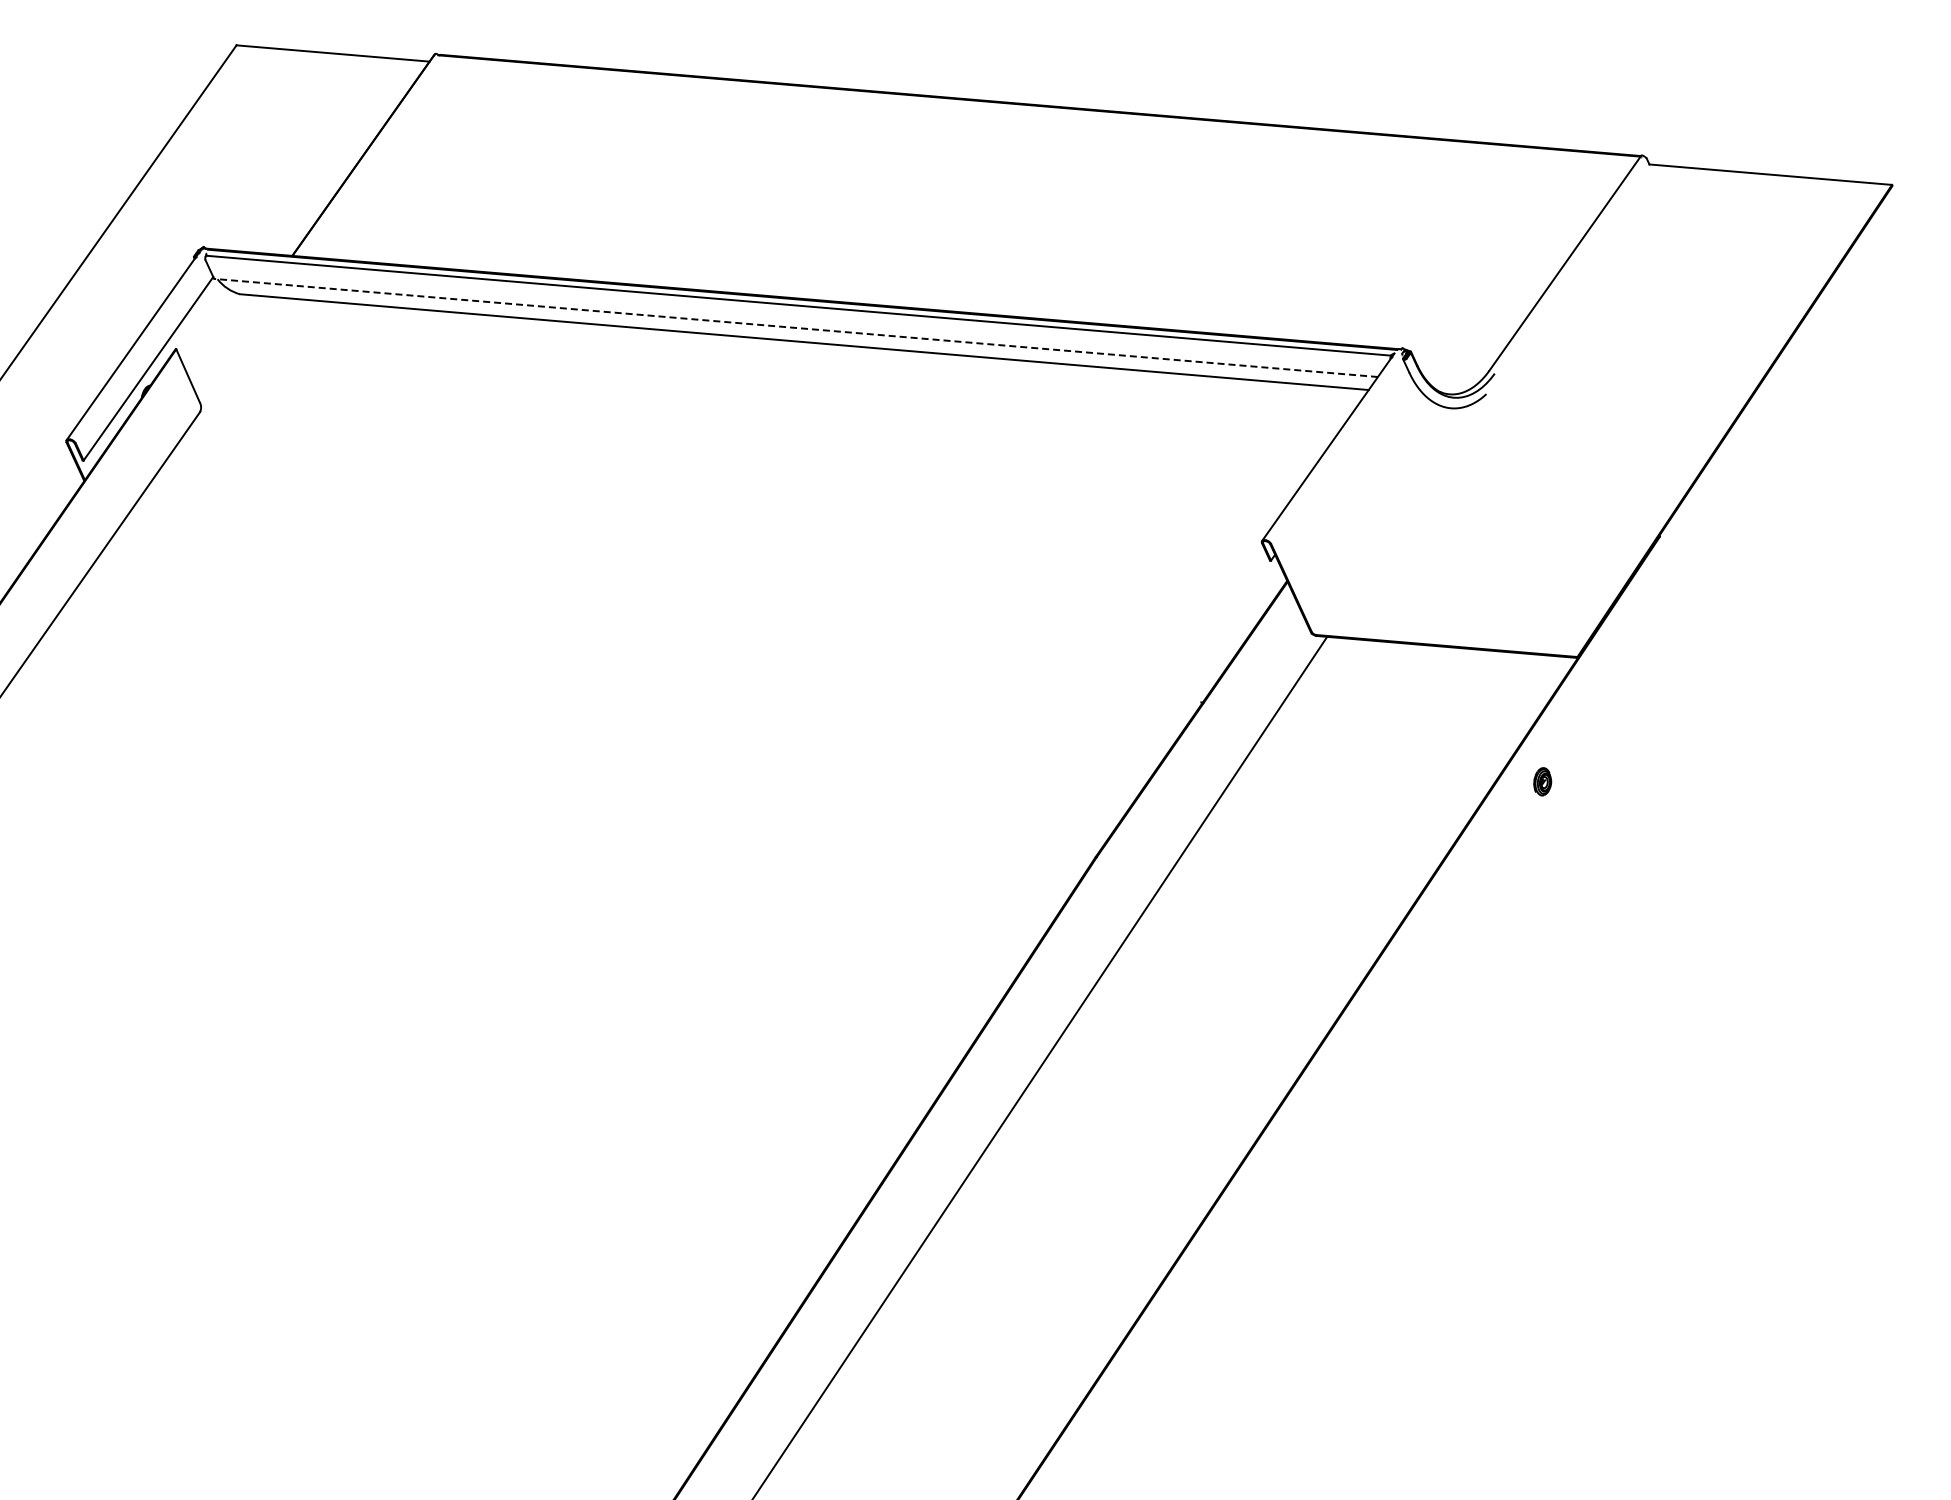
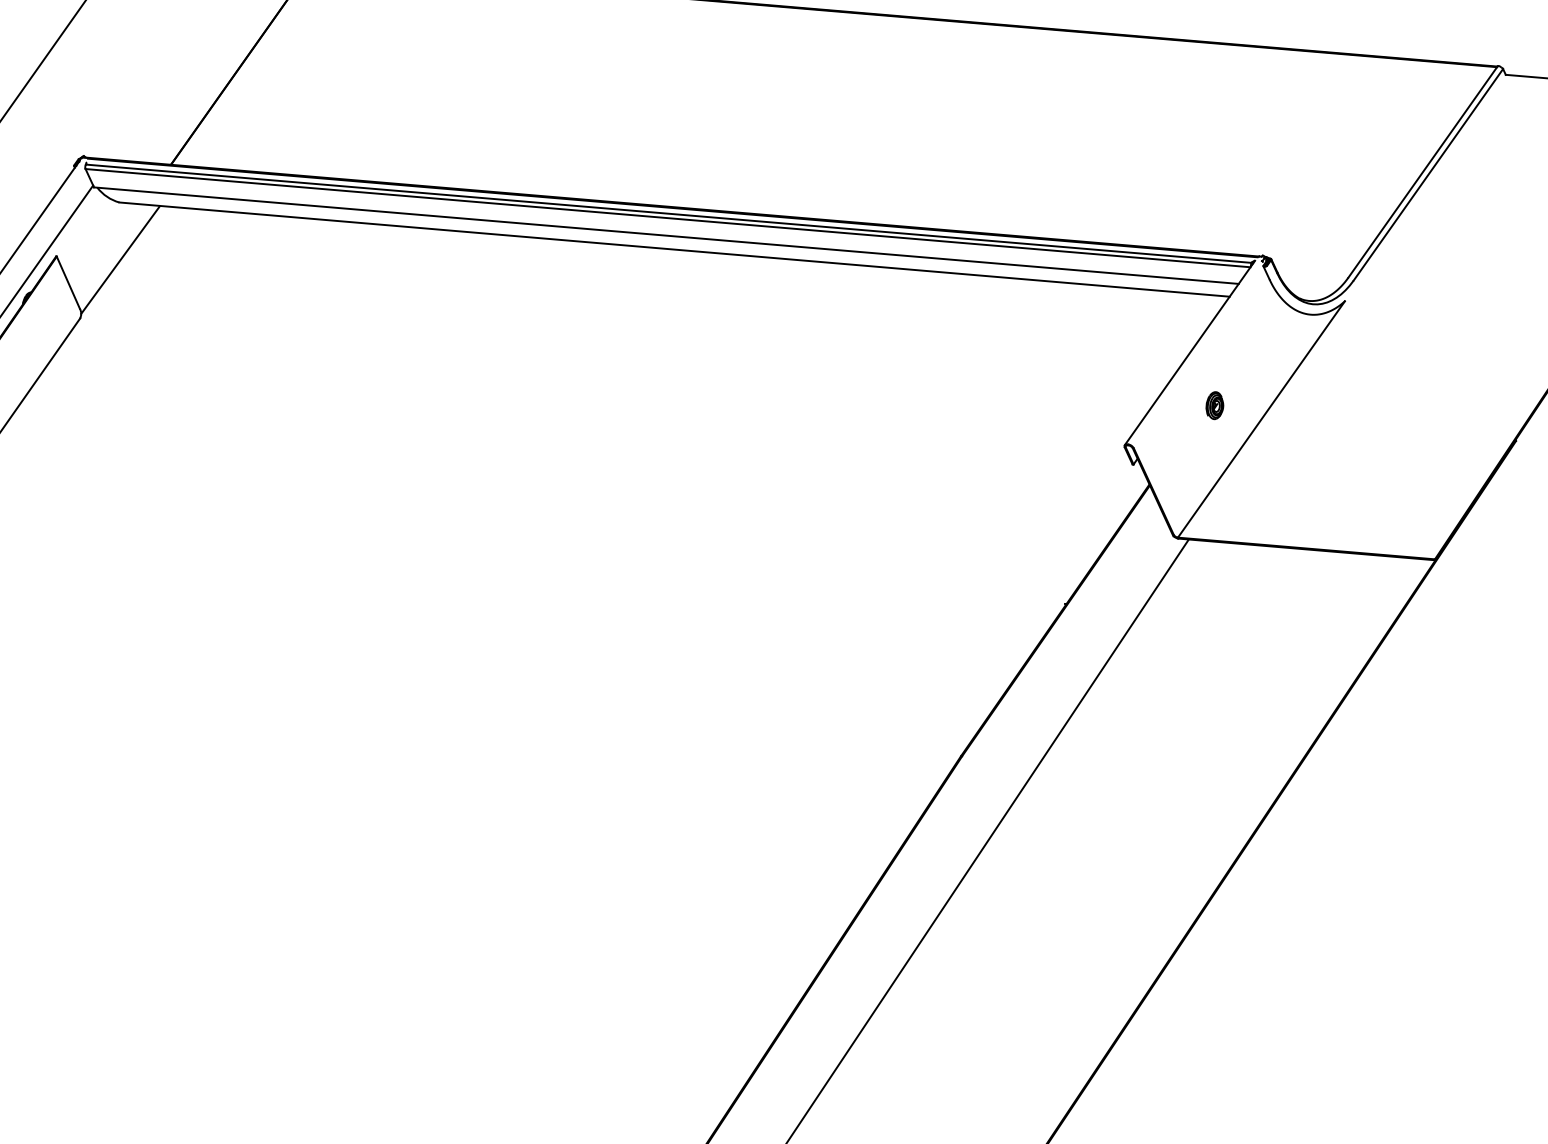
line: (1570, 265) -> (1428, 174), added
line: (797, 310) -> (667, 218), added
line: (796, 327) -> (666, 235), dashed -> solid
line: (240, 352) -> (119, 259), added
line: (1400, 514) -> (1260, 419), added
part: (1542, 781) -> (1214, 405), moved

